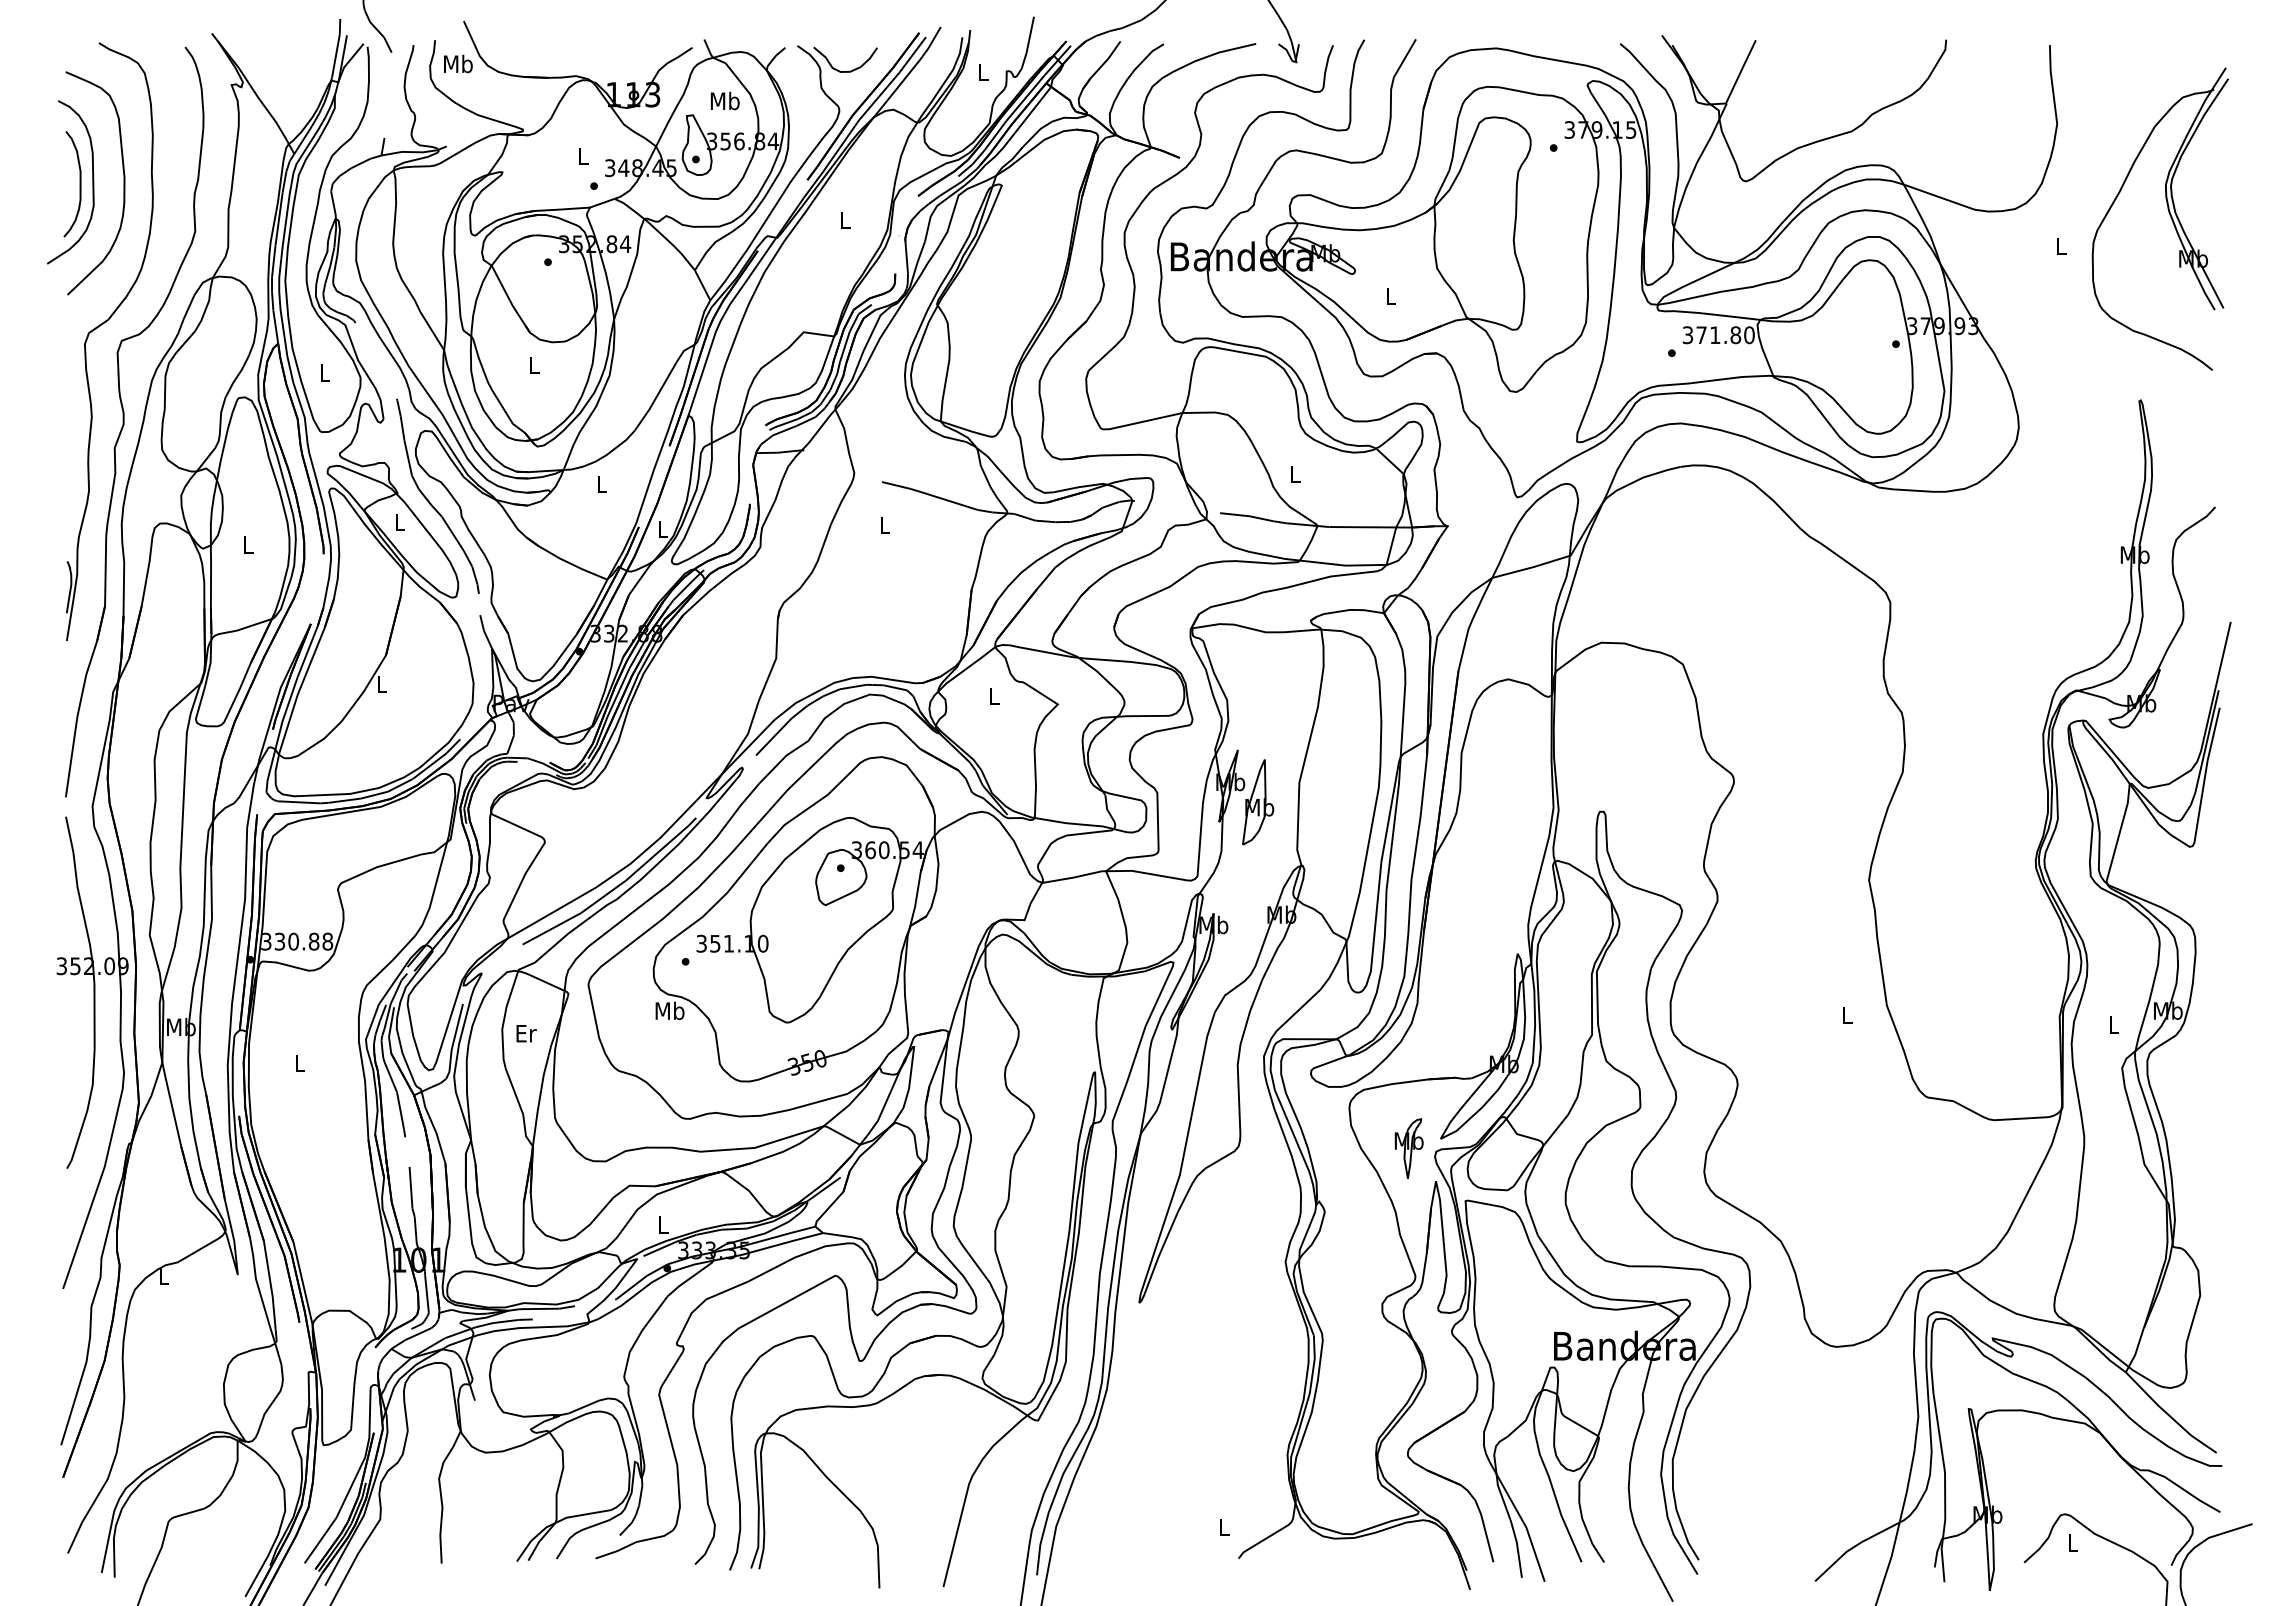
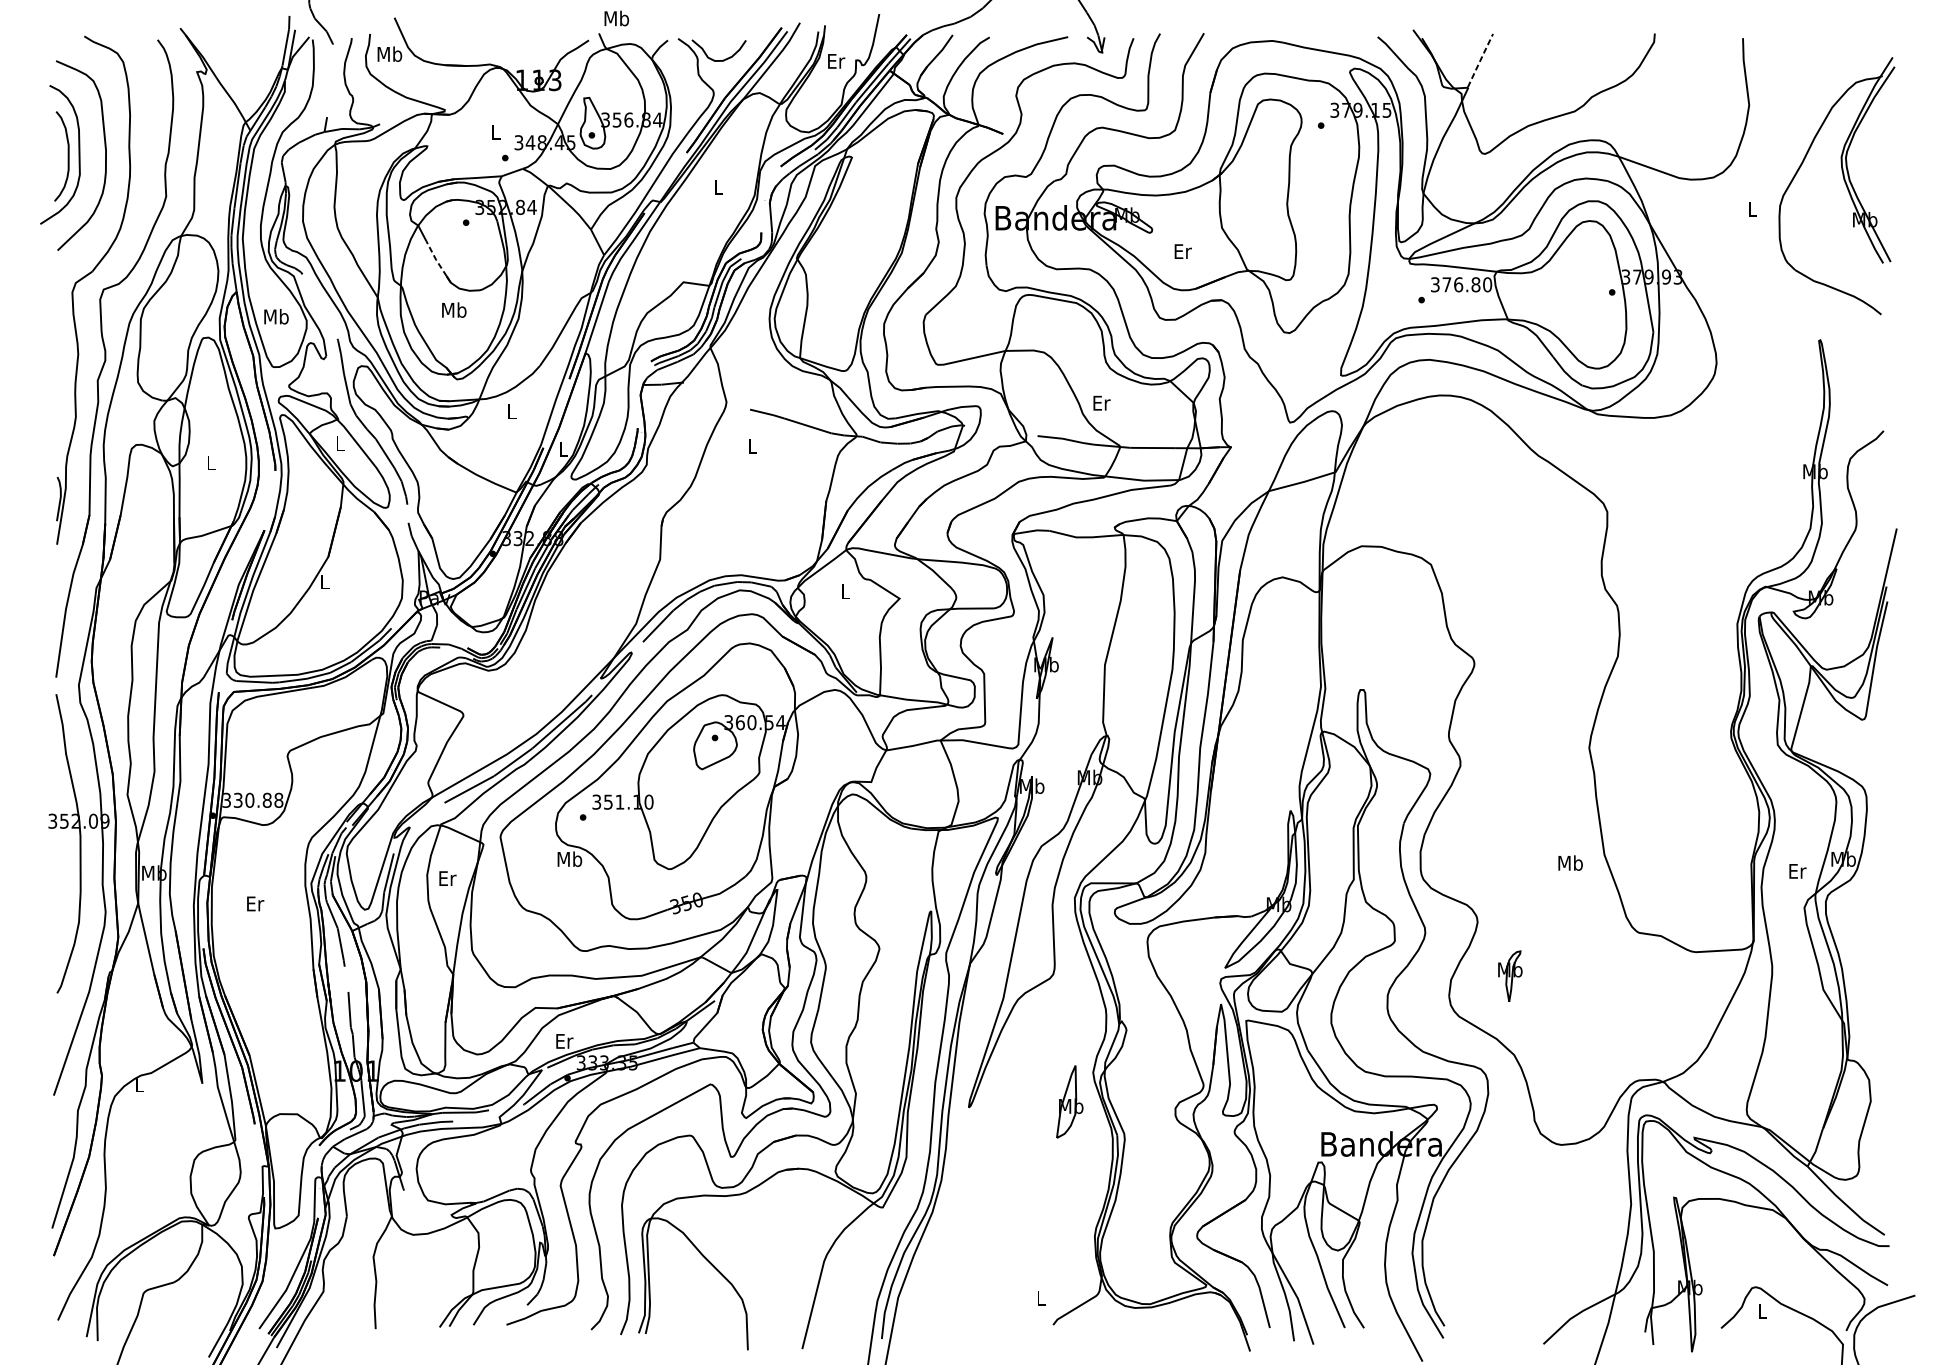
line: (1741, 70) -> (1480, 59), solid -> dashed
text: (983, 72) -> (836, 61), L -> Er
text: (725, 100) -> (617, 18), moved
text: (1391, 295) -> (1183, 251), L -> Er
line: (512, 305) -> (435, 259), solid -> dashed
text: (1715, 335) -> (1458, 285), 371.80 -> 376.80
text: (533, 364) -> (453, 309), L -> Mb
text: (324, 372) -> (276, 316), L -> Mb
text: (1296, 474) -> (1102, 403), L -> Er
part: (1258, 802) -> (1070, 1102), moved
text: (1846, 1015) -> (1570, 863), L -> Mb
text: (2114, 1024) -> (1797, 870), L -> Er
text: (300, 1063) -> (255, 903), L -> Er
part: (1408, 1148) -> (1509, 976), moved
text: (664, 1224) -> (565, 1040), L -> Er

